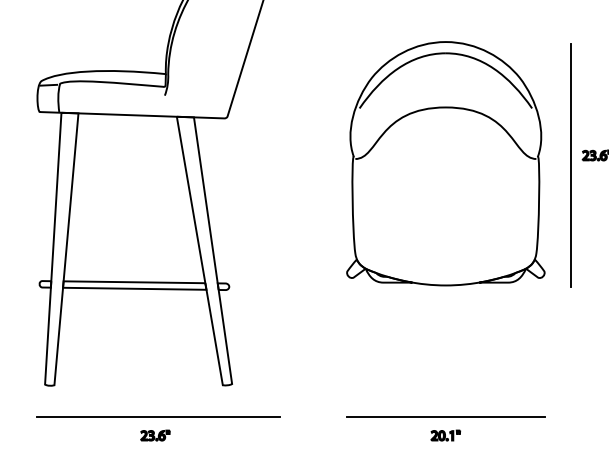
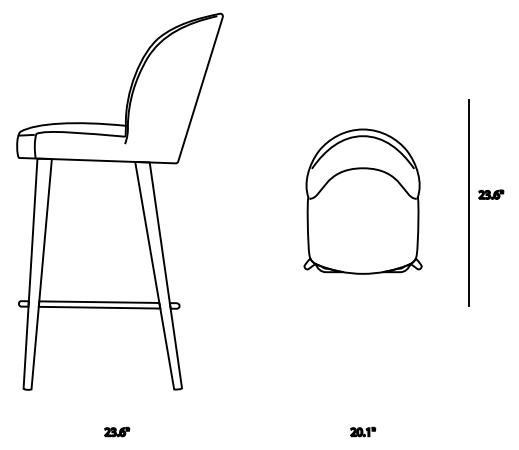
part: (445, 163) -> (362, 201), size x0.7
line: (158, 416) -> (119, 415), removed
line: (445, 416) -> (362, 415), removed

